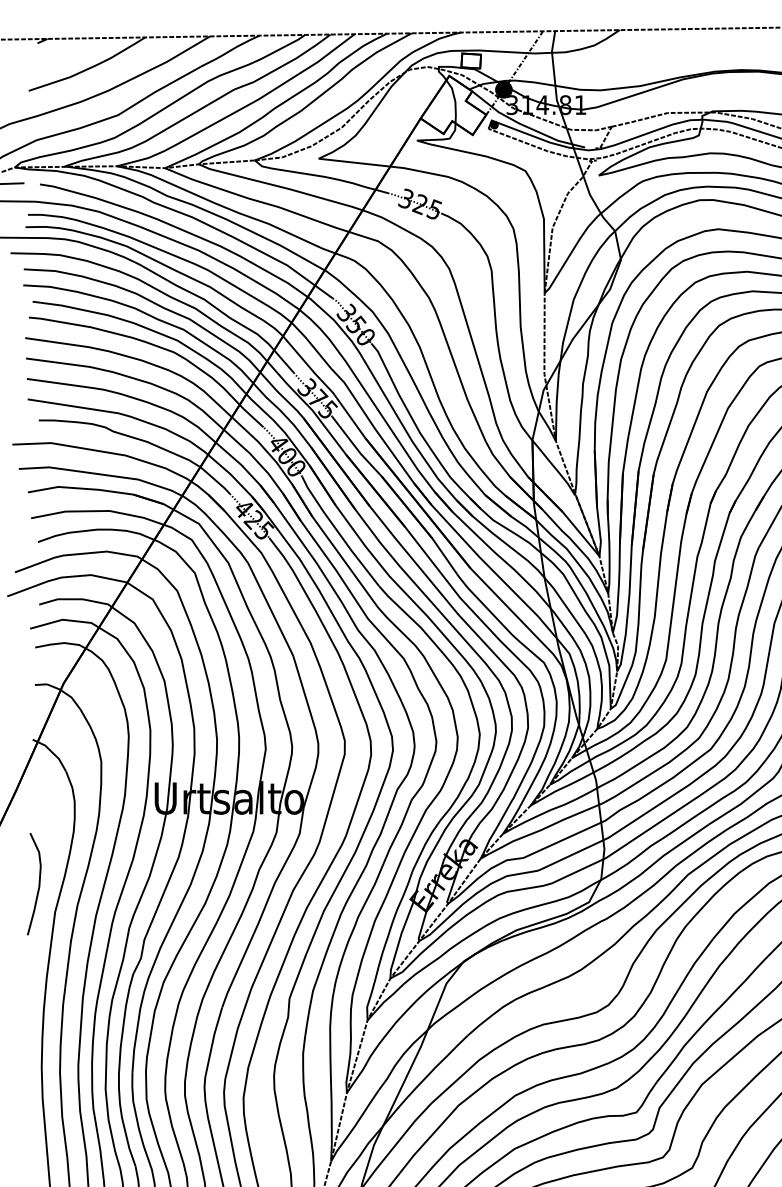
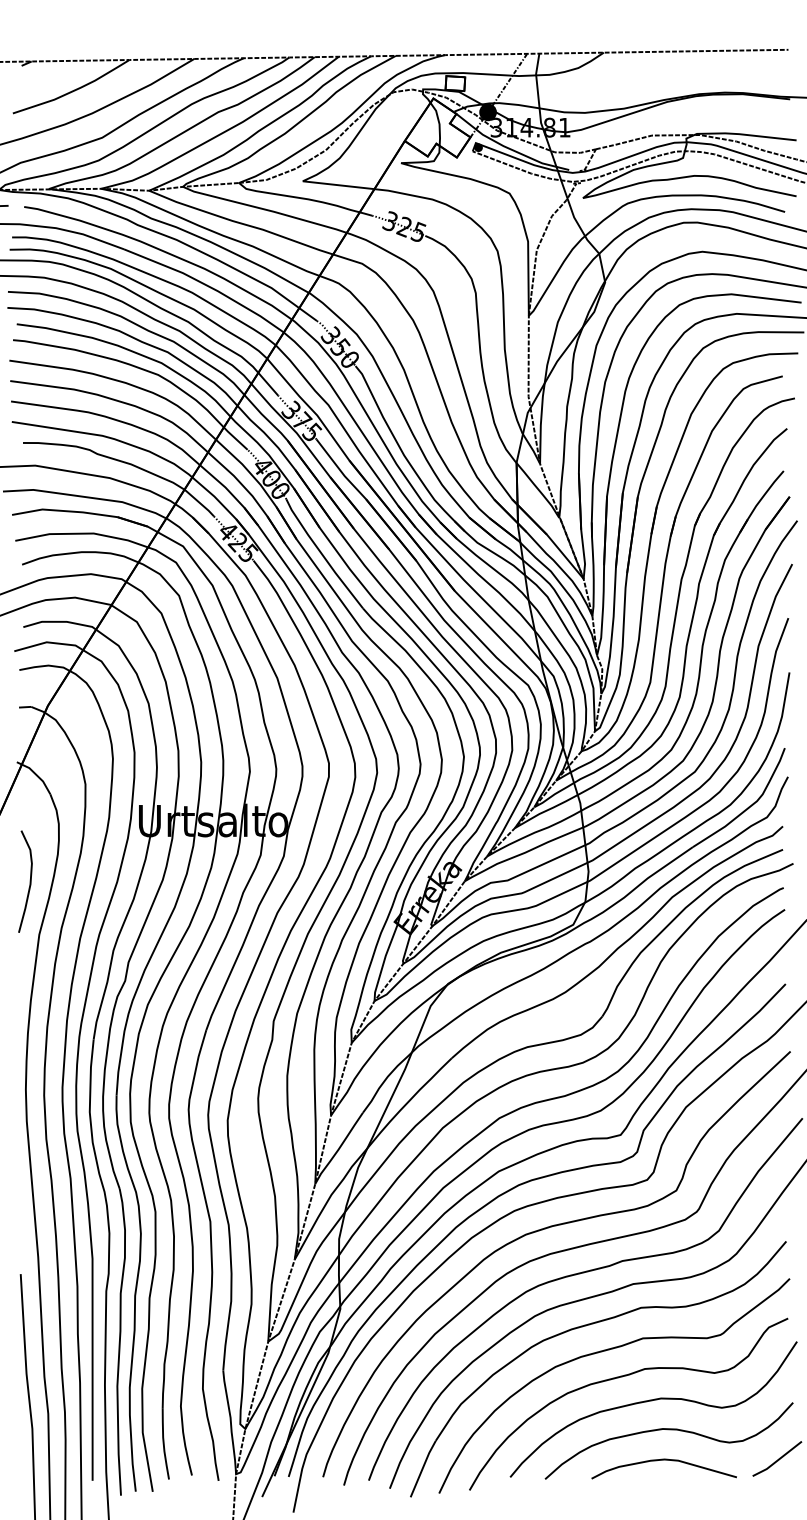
curve: (38, 883) -> (29, 881), moved

